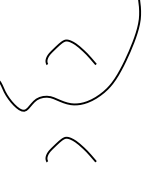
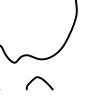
curve: (72, 44) -> (40, 27), removed

